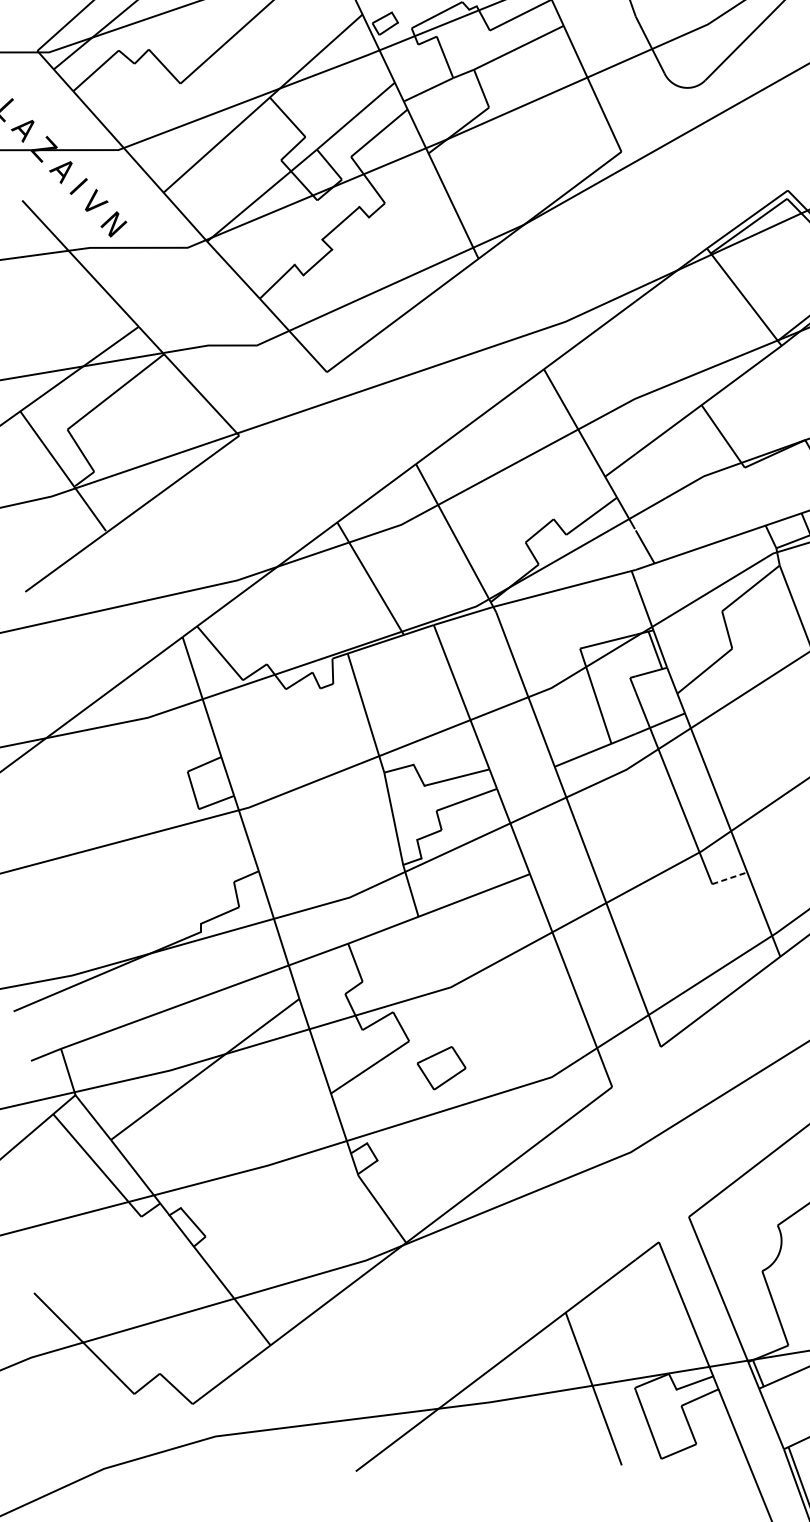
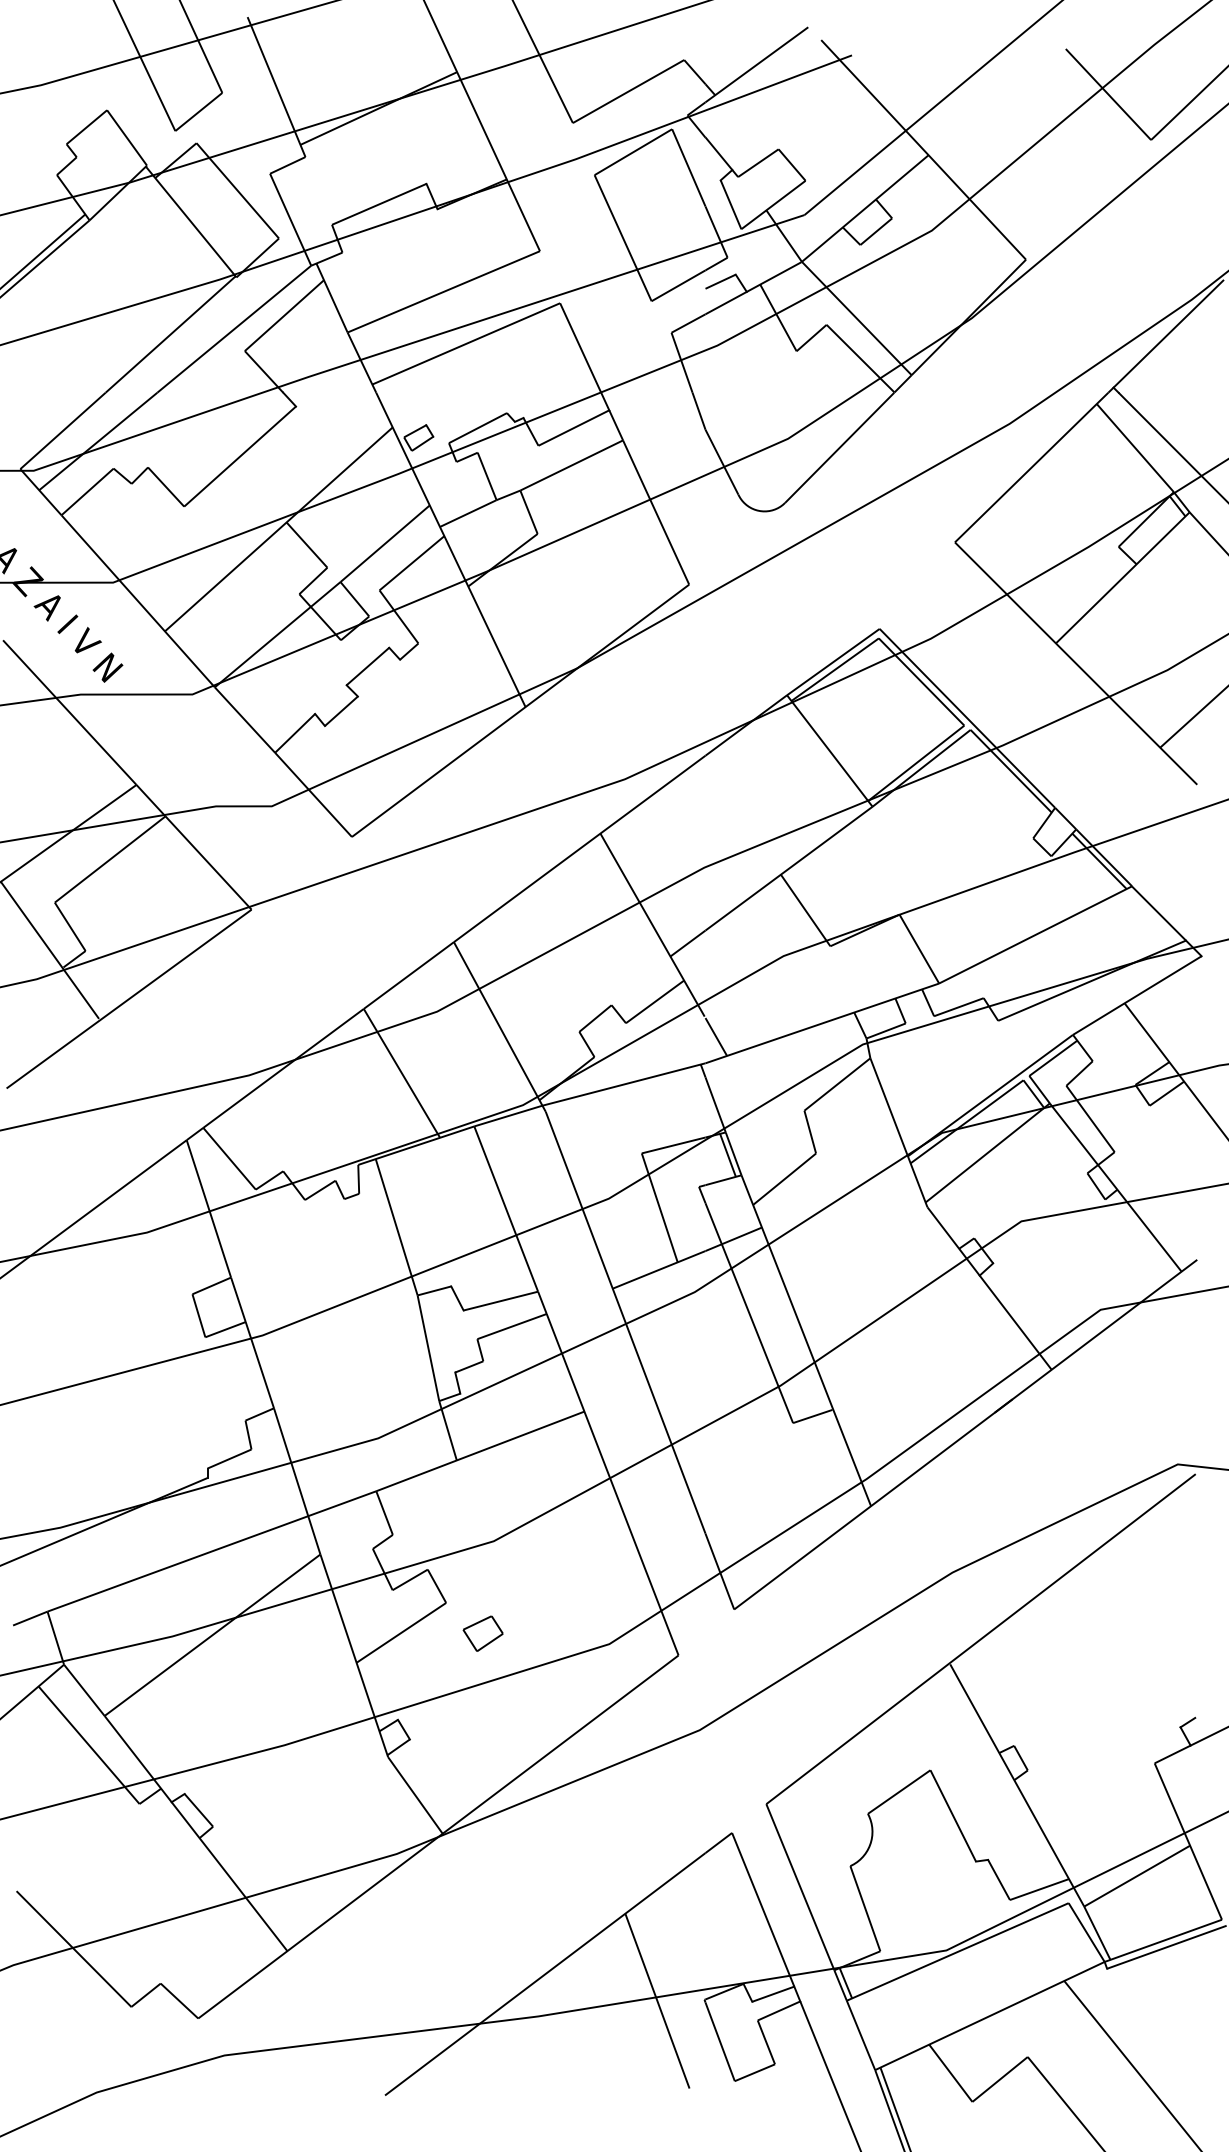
line: (730, 878) -> (813, 1416), dashed -> solid
part: (440, 1067) -> (482, 1633), size x0.71

